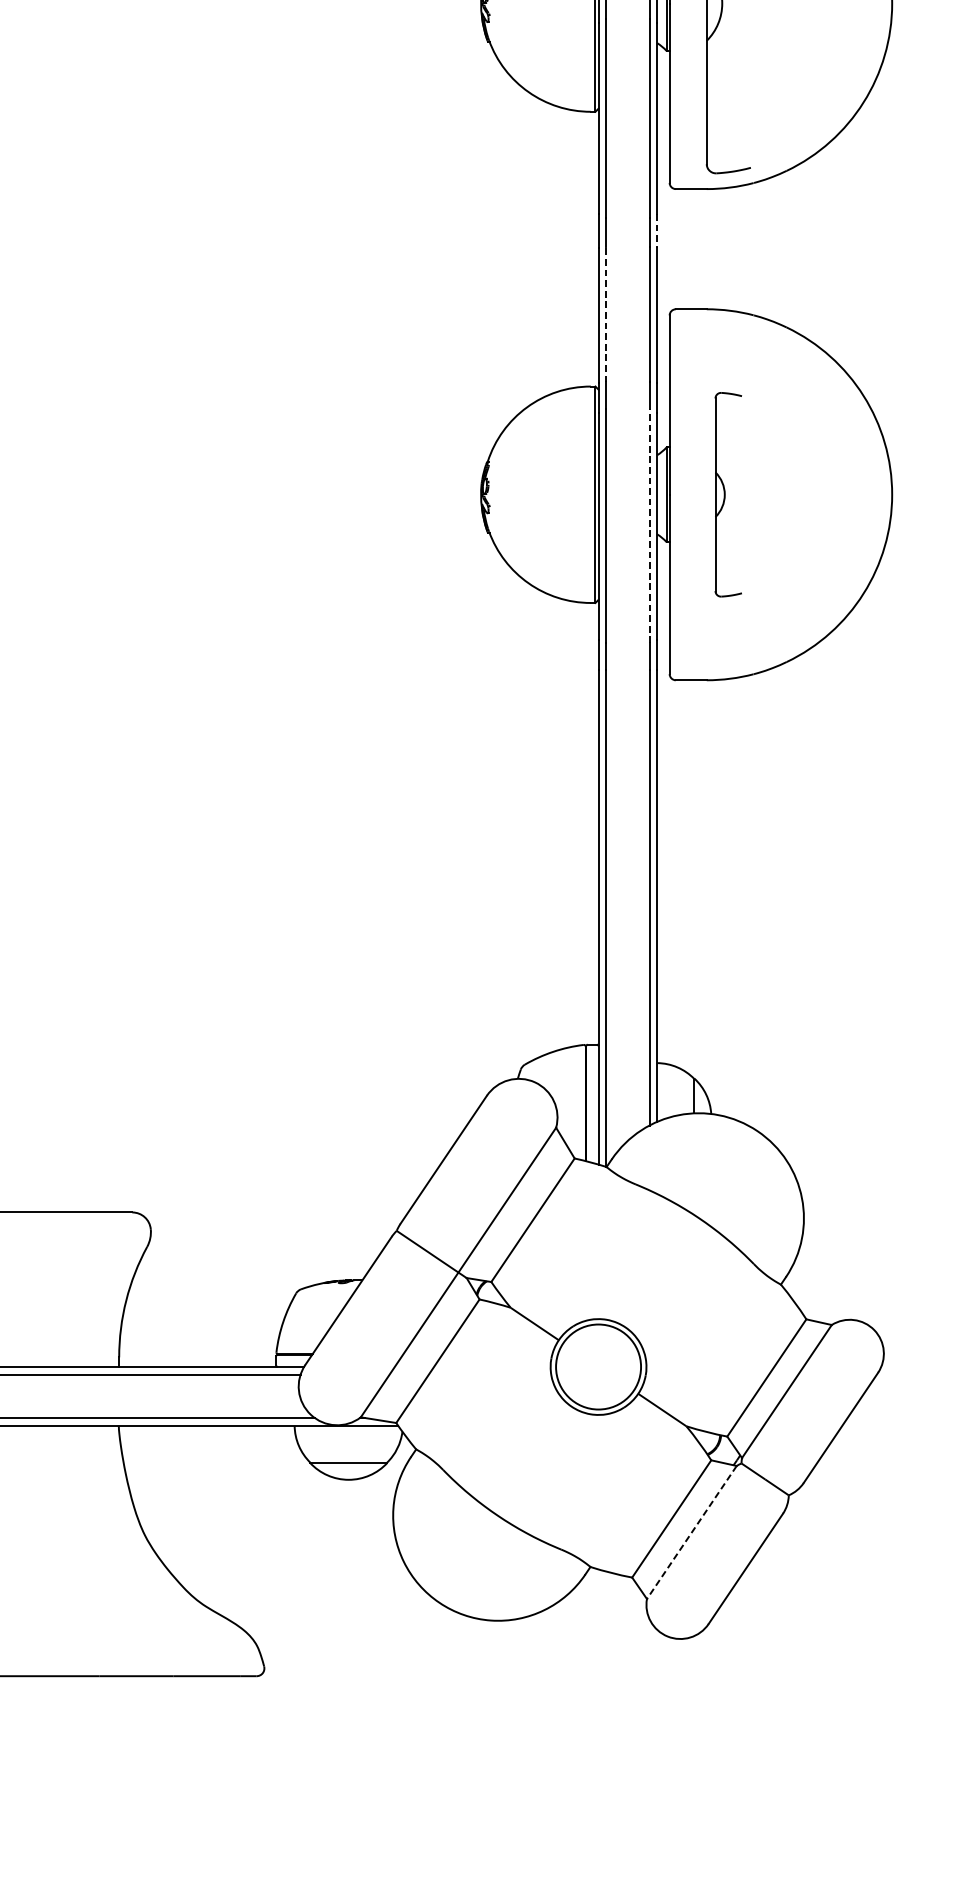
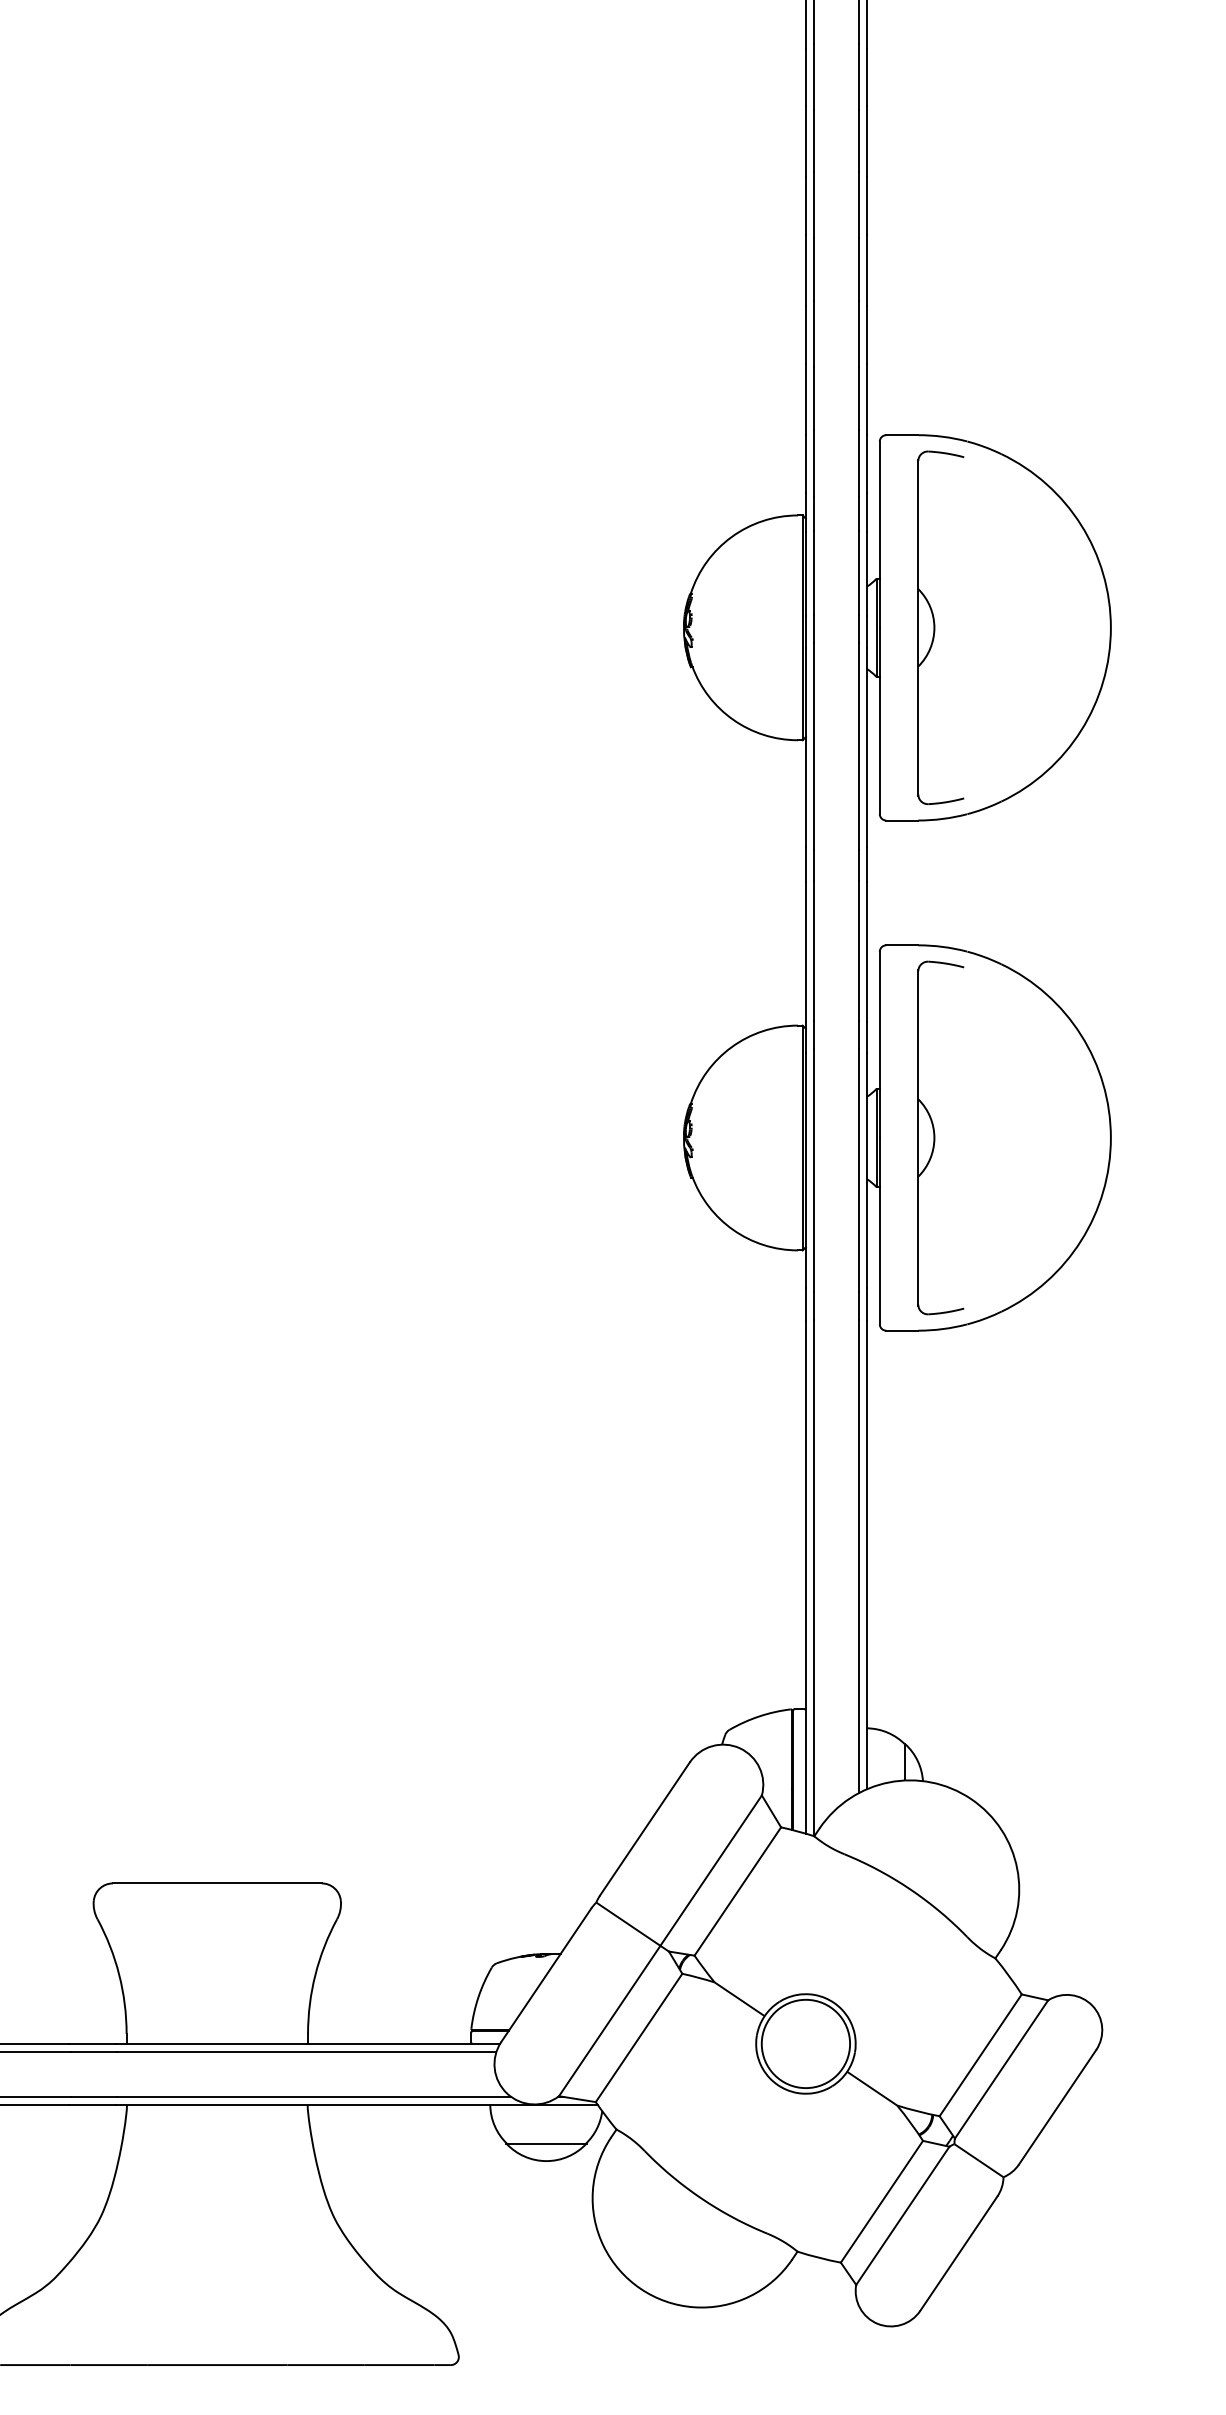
line: (656, 231) -> (866, 864), dashed -> solid
line: (605, 314) -> (813, 950), dashed -> solid
part: (728, 494) -> (940, 1137), size x1.67
line: (649, 526) -> (858, 1170), dashed -> solid
line: (691, 1533) -> (902, 2216), dashed -> solid

